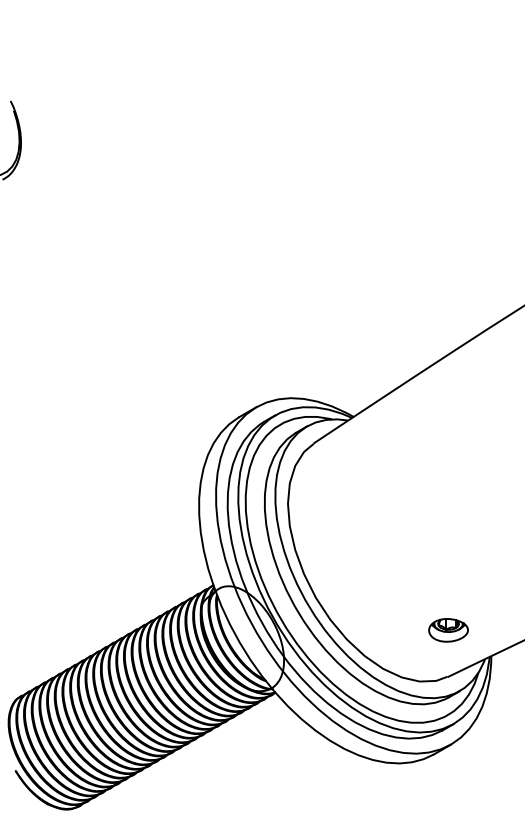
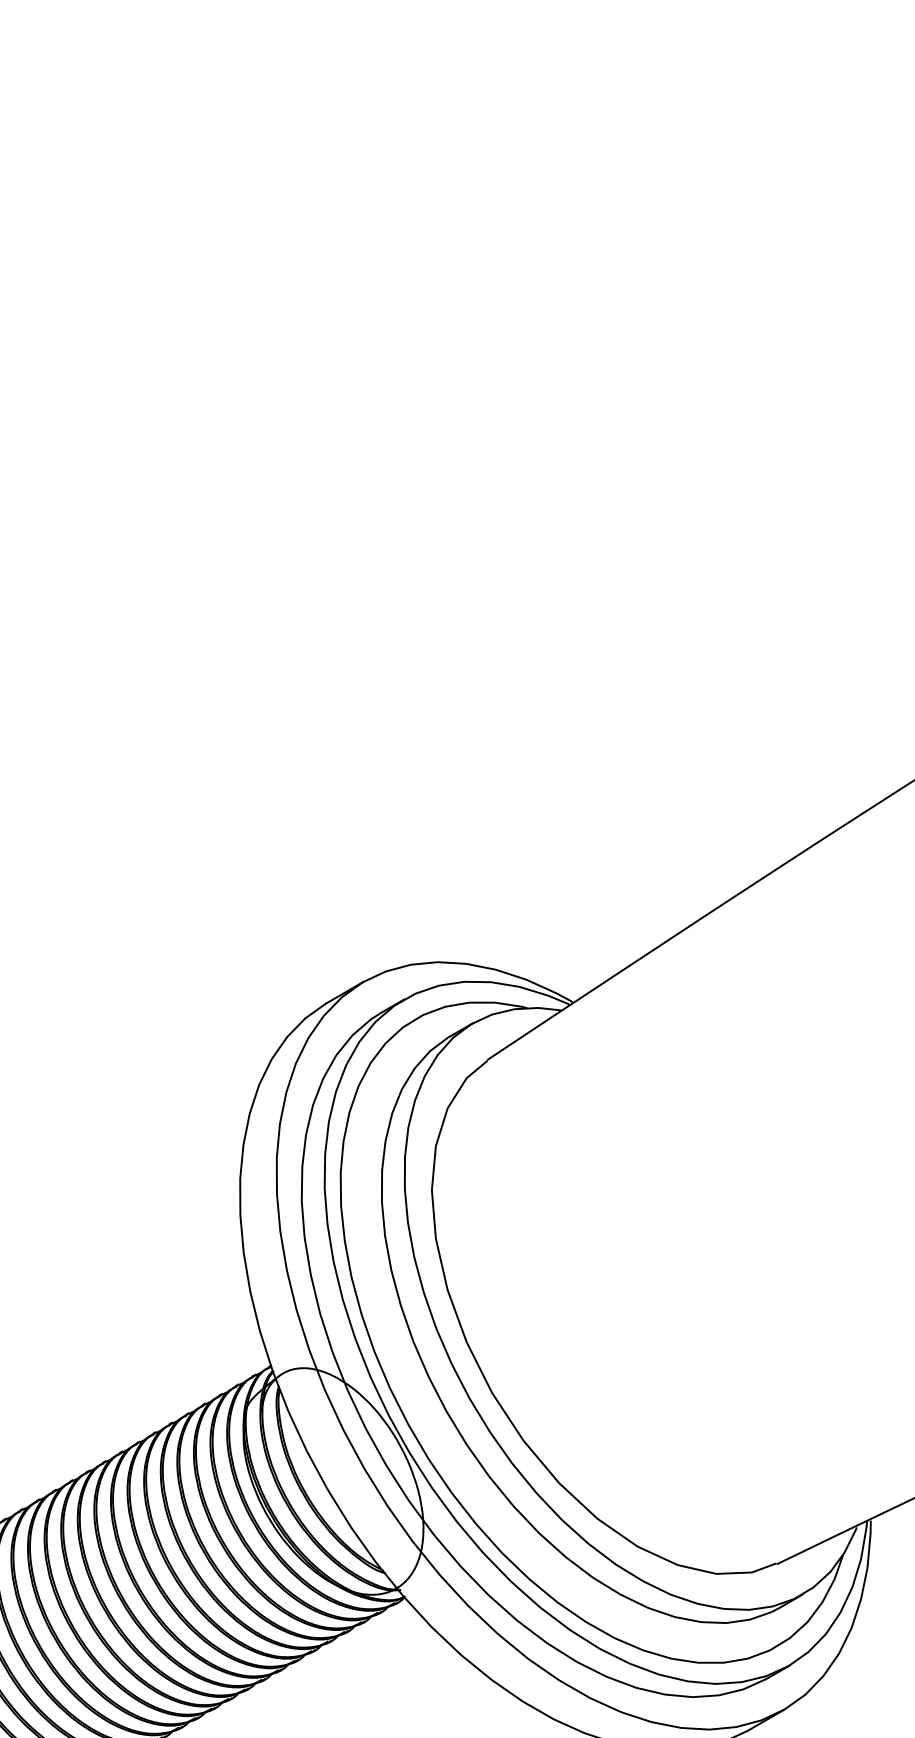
part: (448, 630) -> (778, 1463), removed

